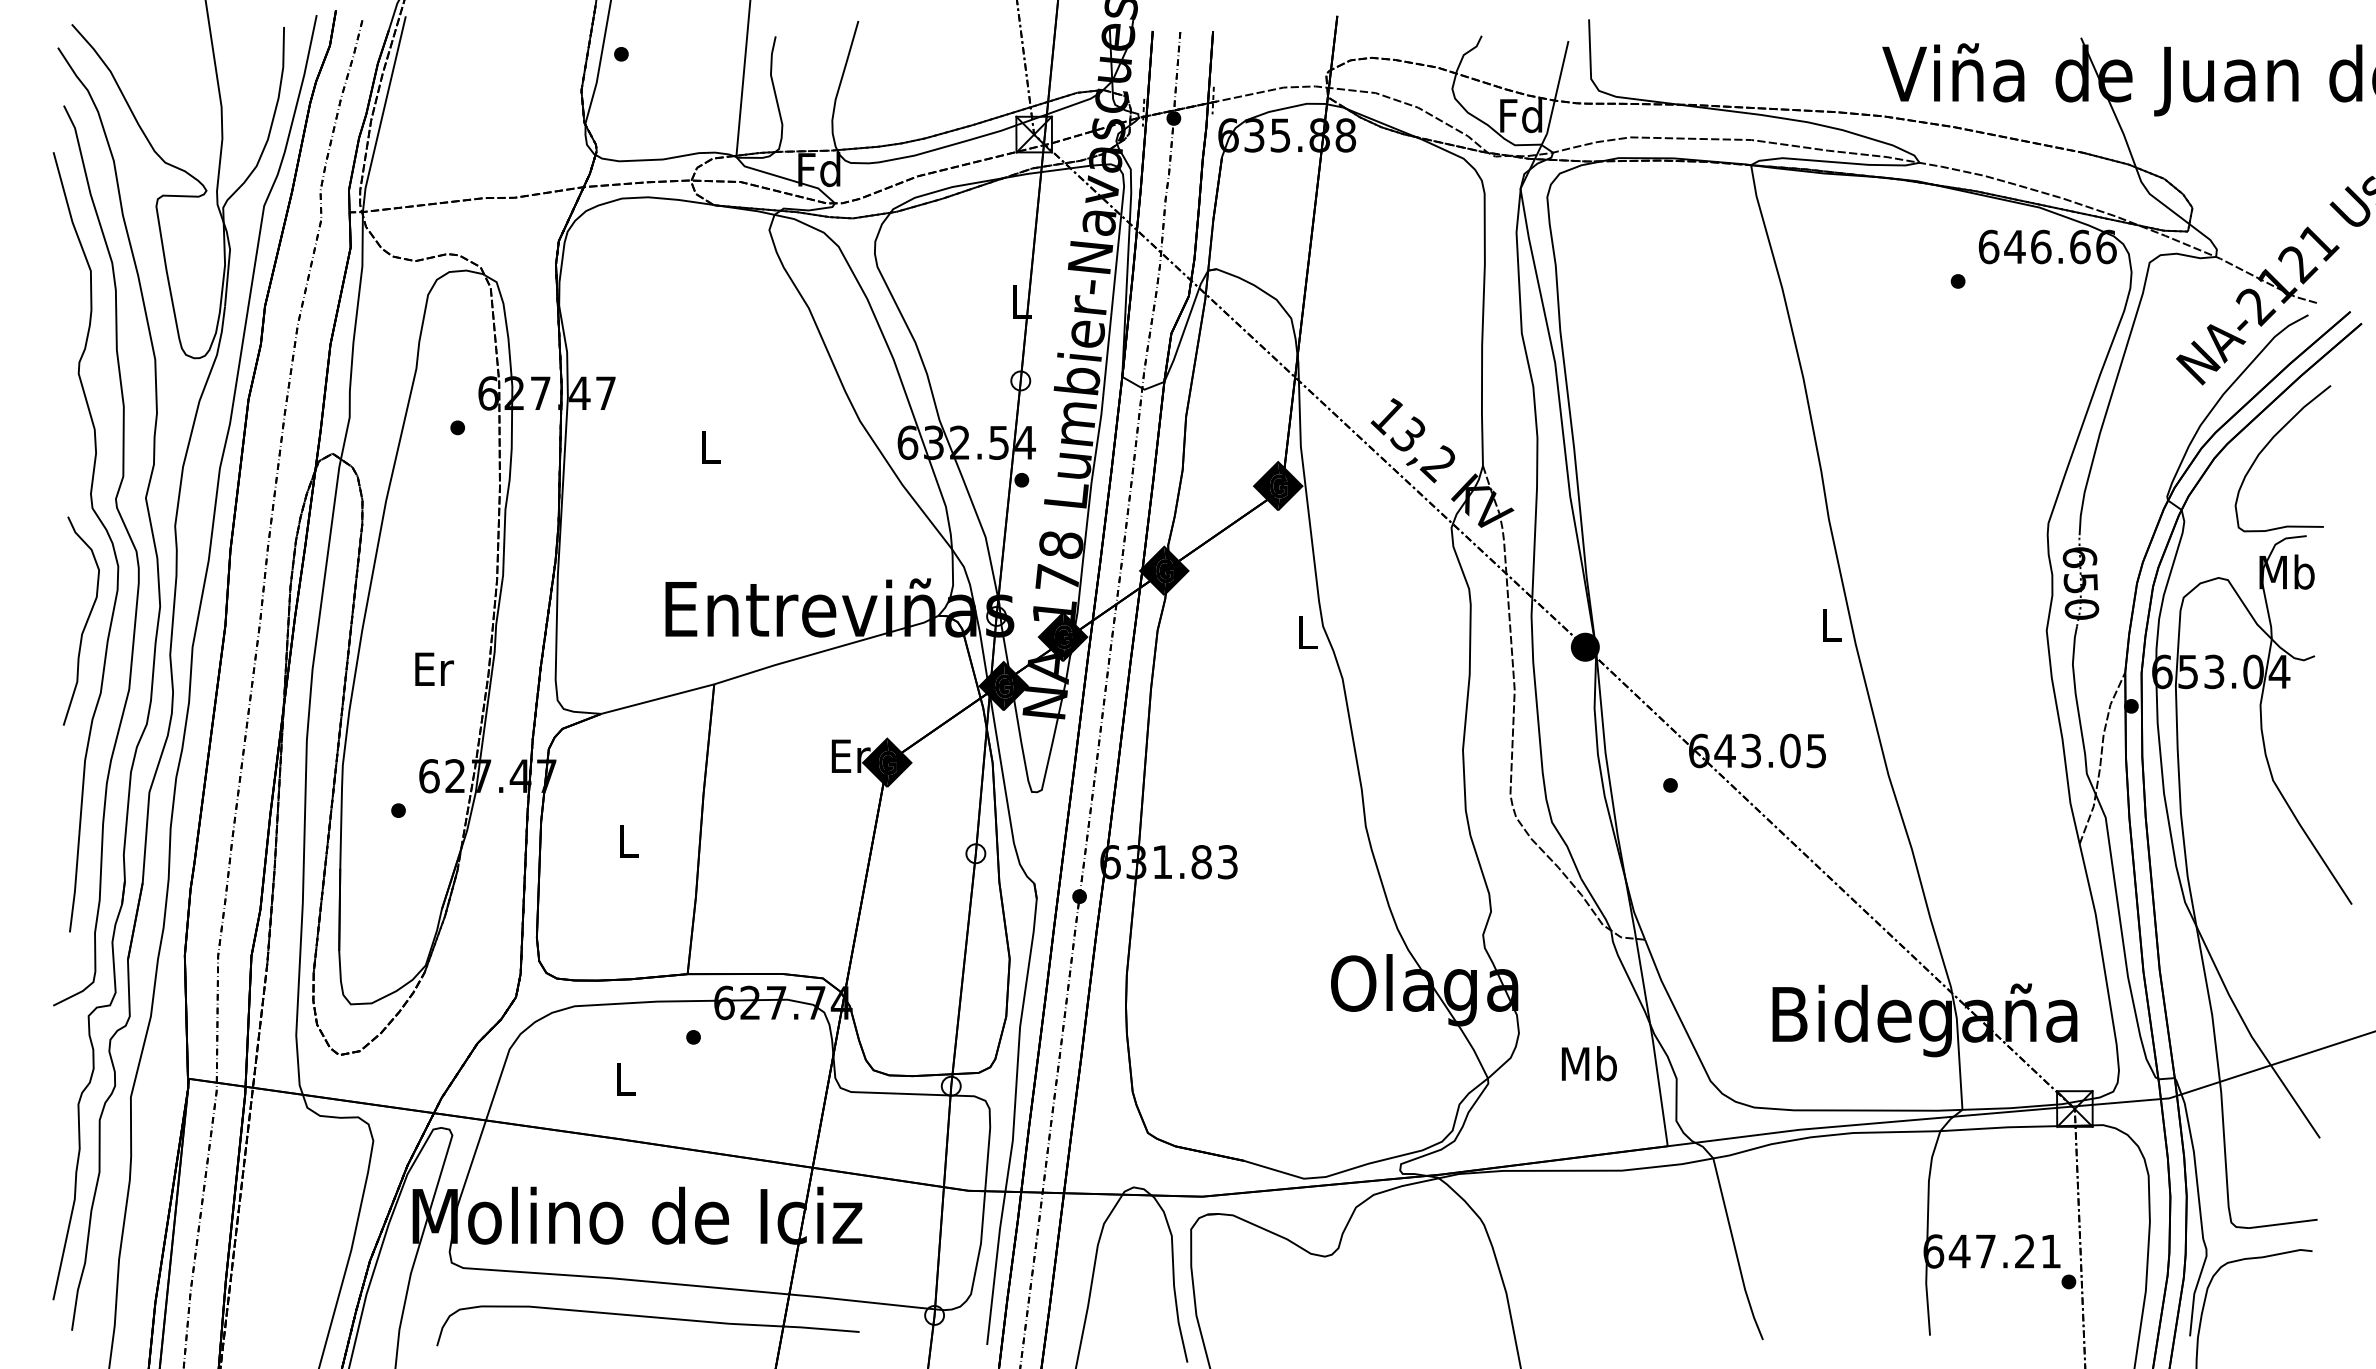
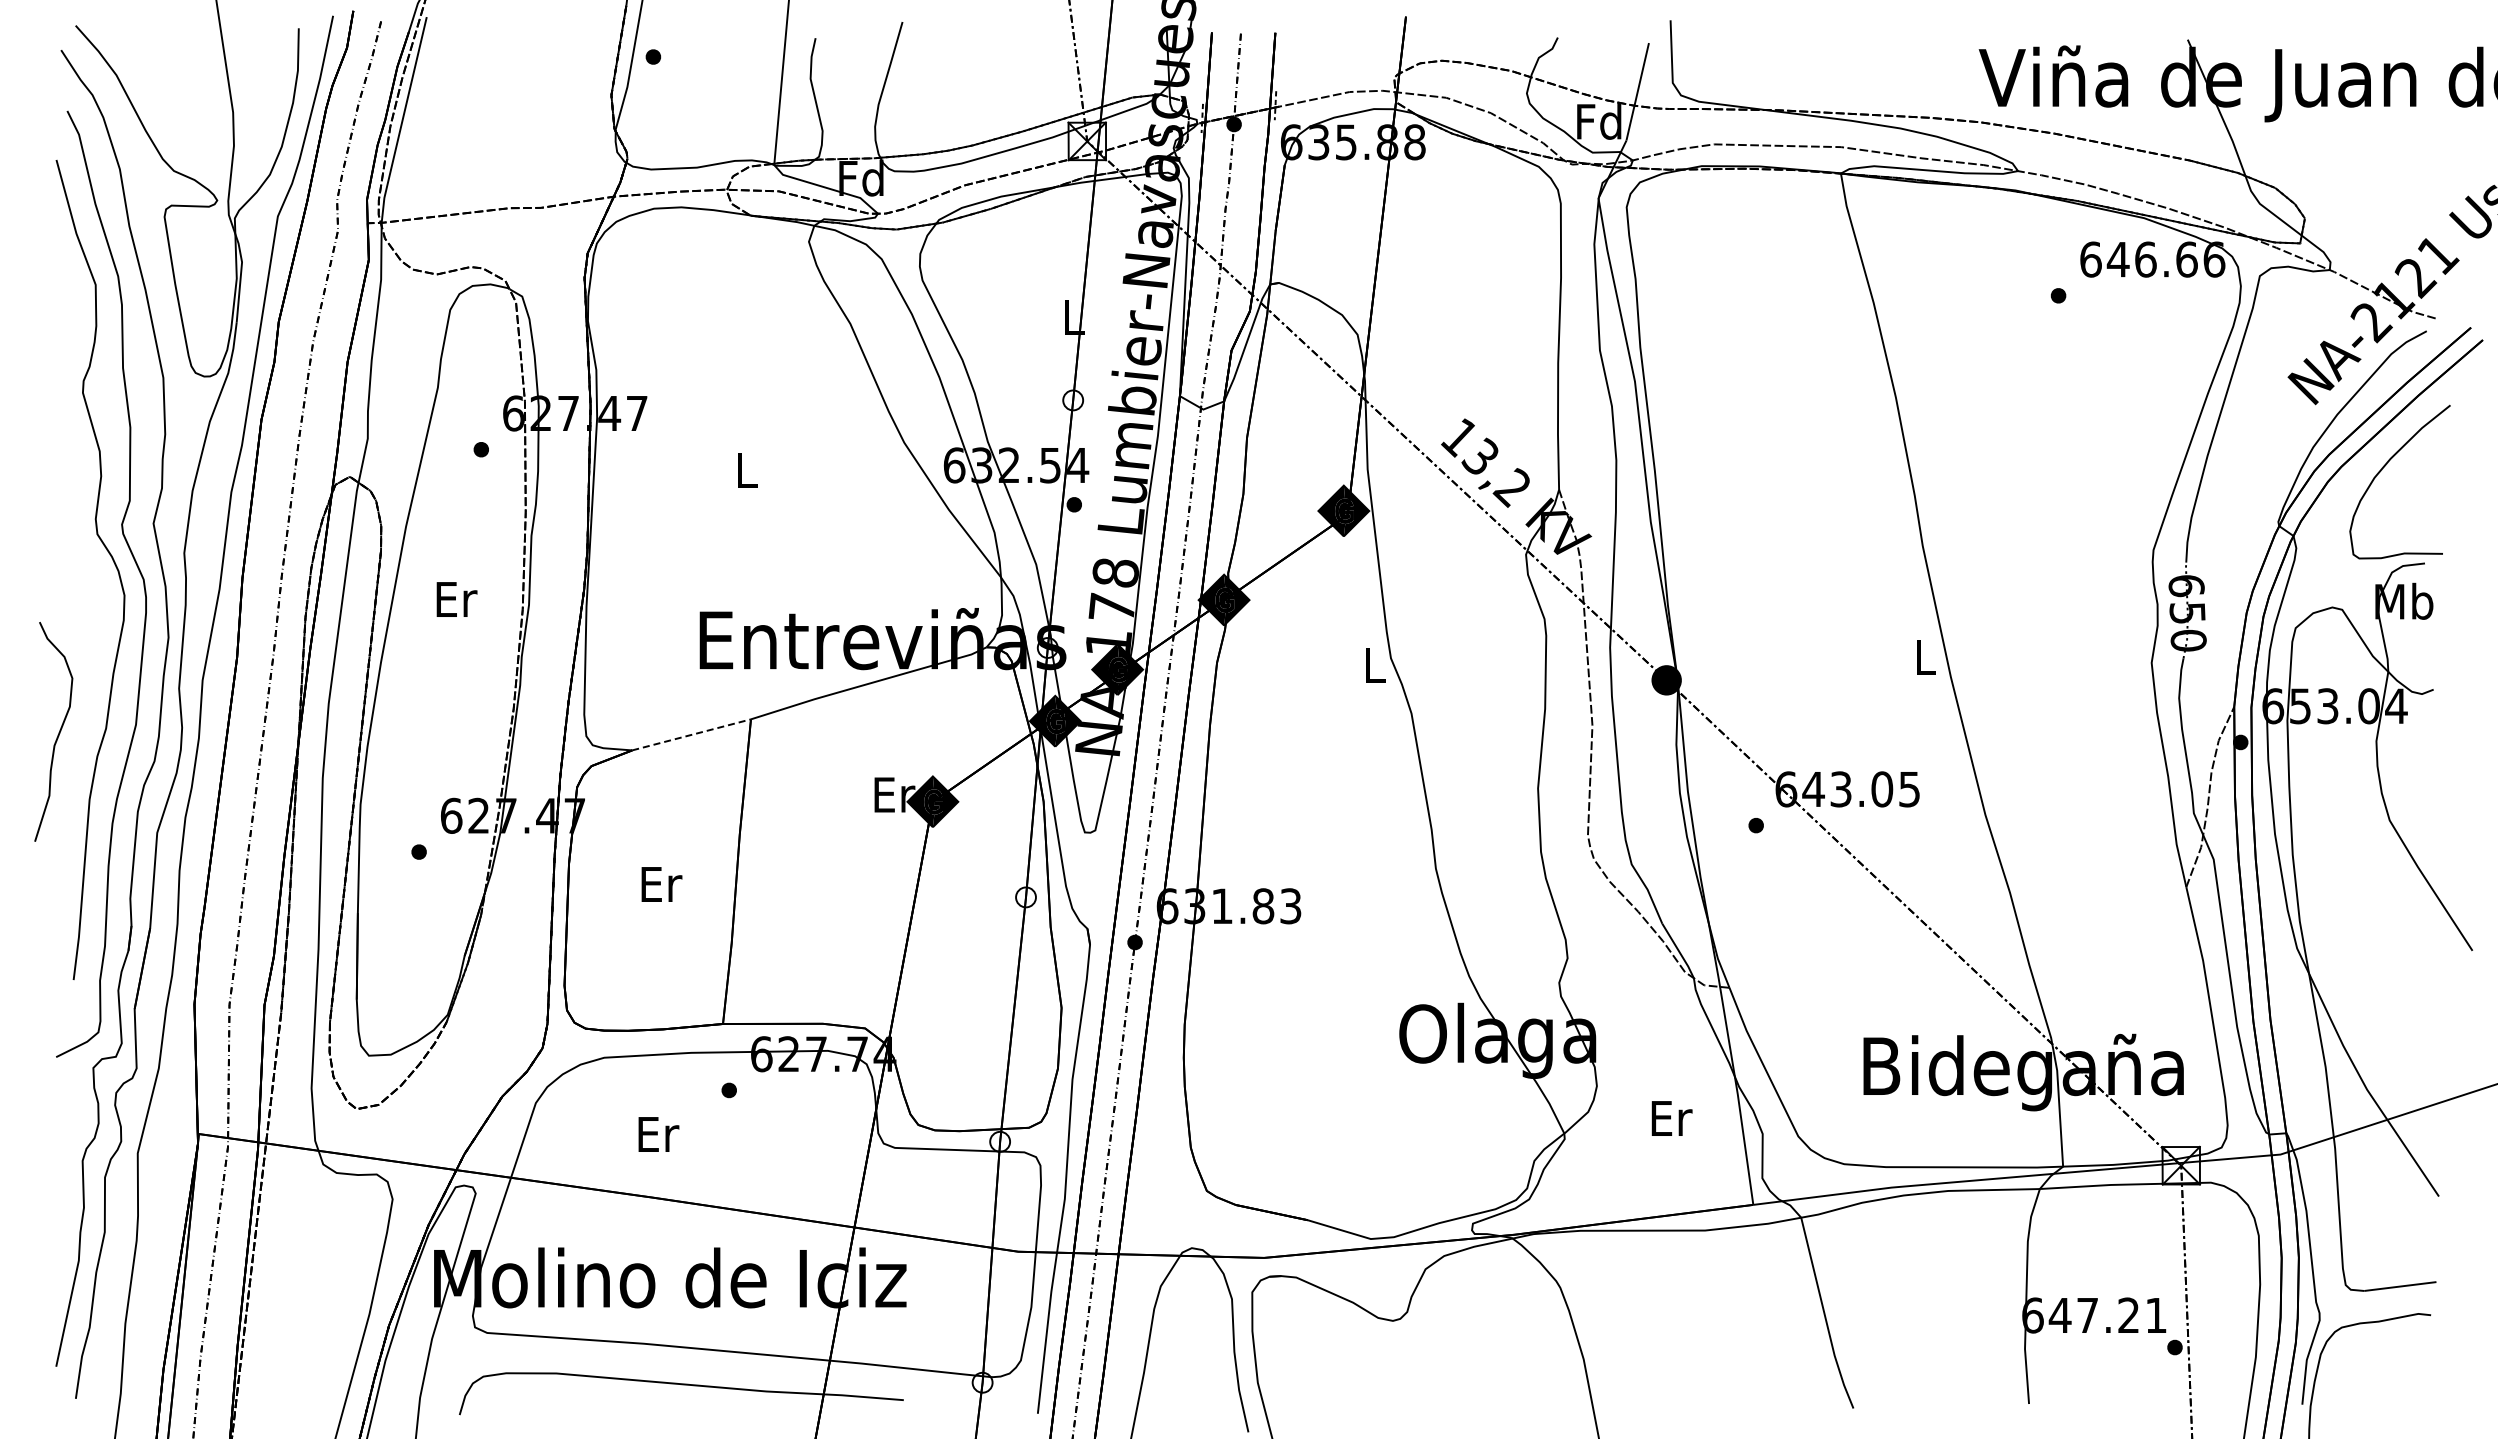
curve: (85, 621) -> (58, 732), moved
text: (434, 669) -> (456, 599), moved
line: (658, 698) -> (692, 734), solid -> dashed
text: (629, 841) -> (661, 884), L -> Er
text: (1588, 1063) -> (1670, 1117), Mb -> Er
text: (626, 1079) -> (658, 1134), L -> Er

